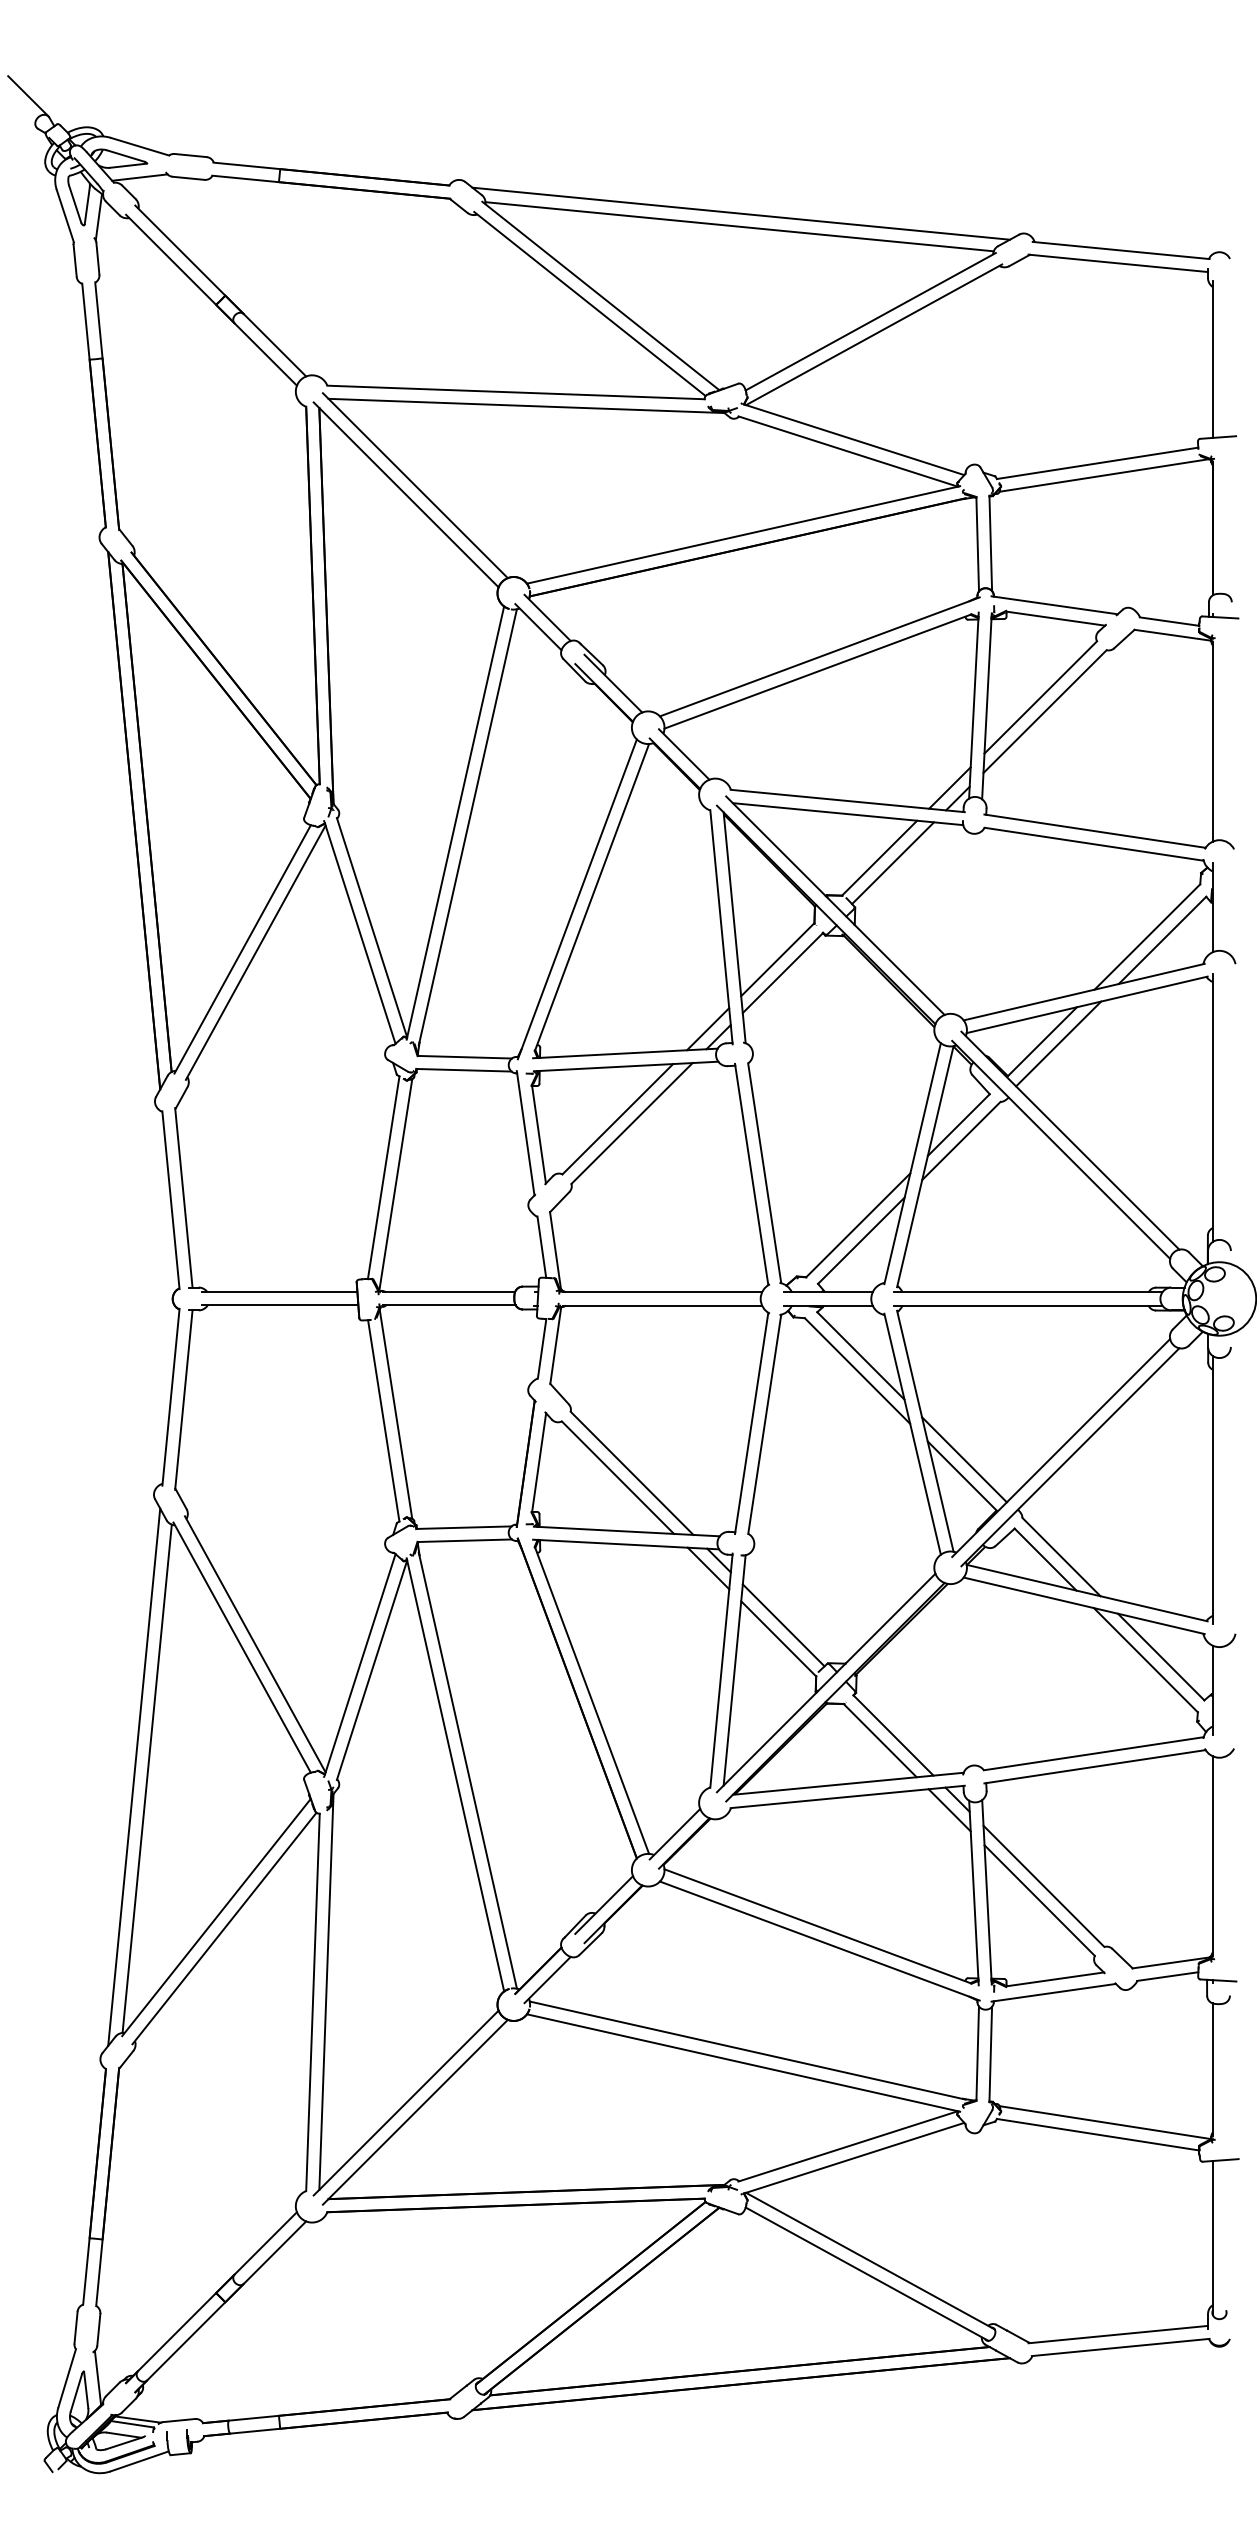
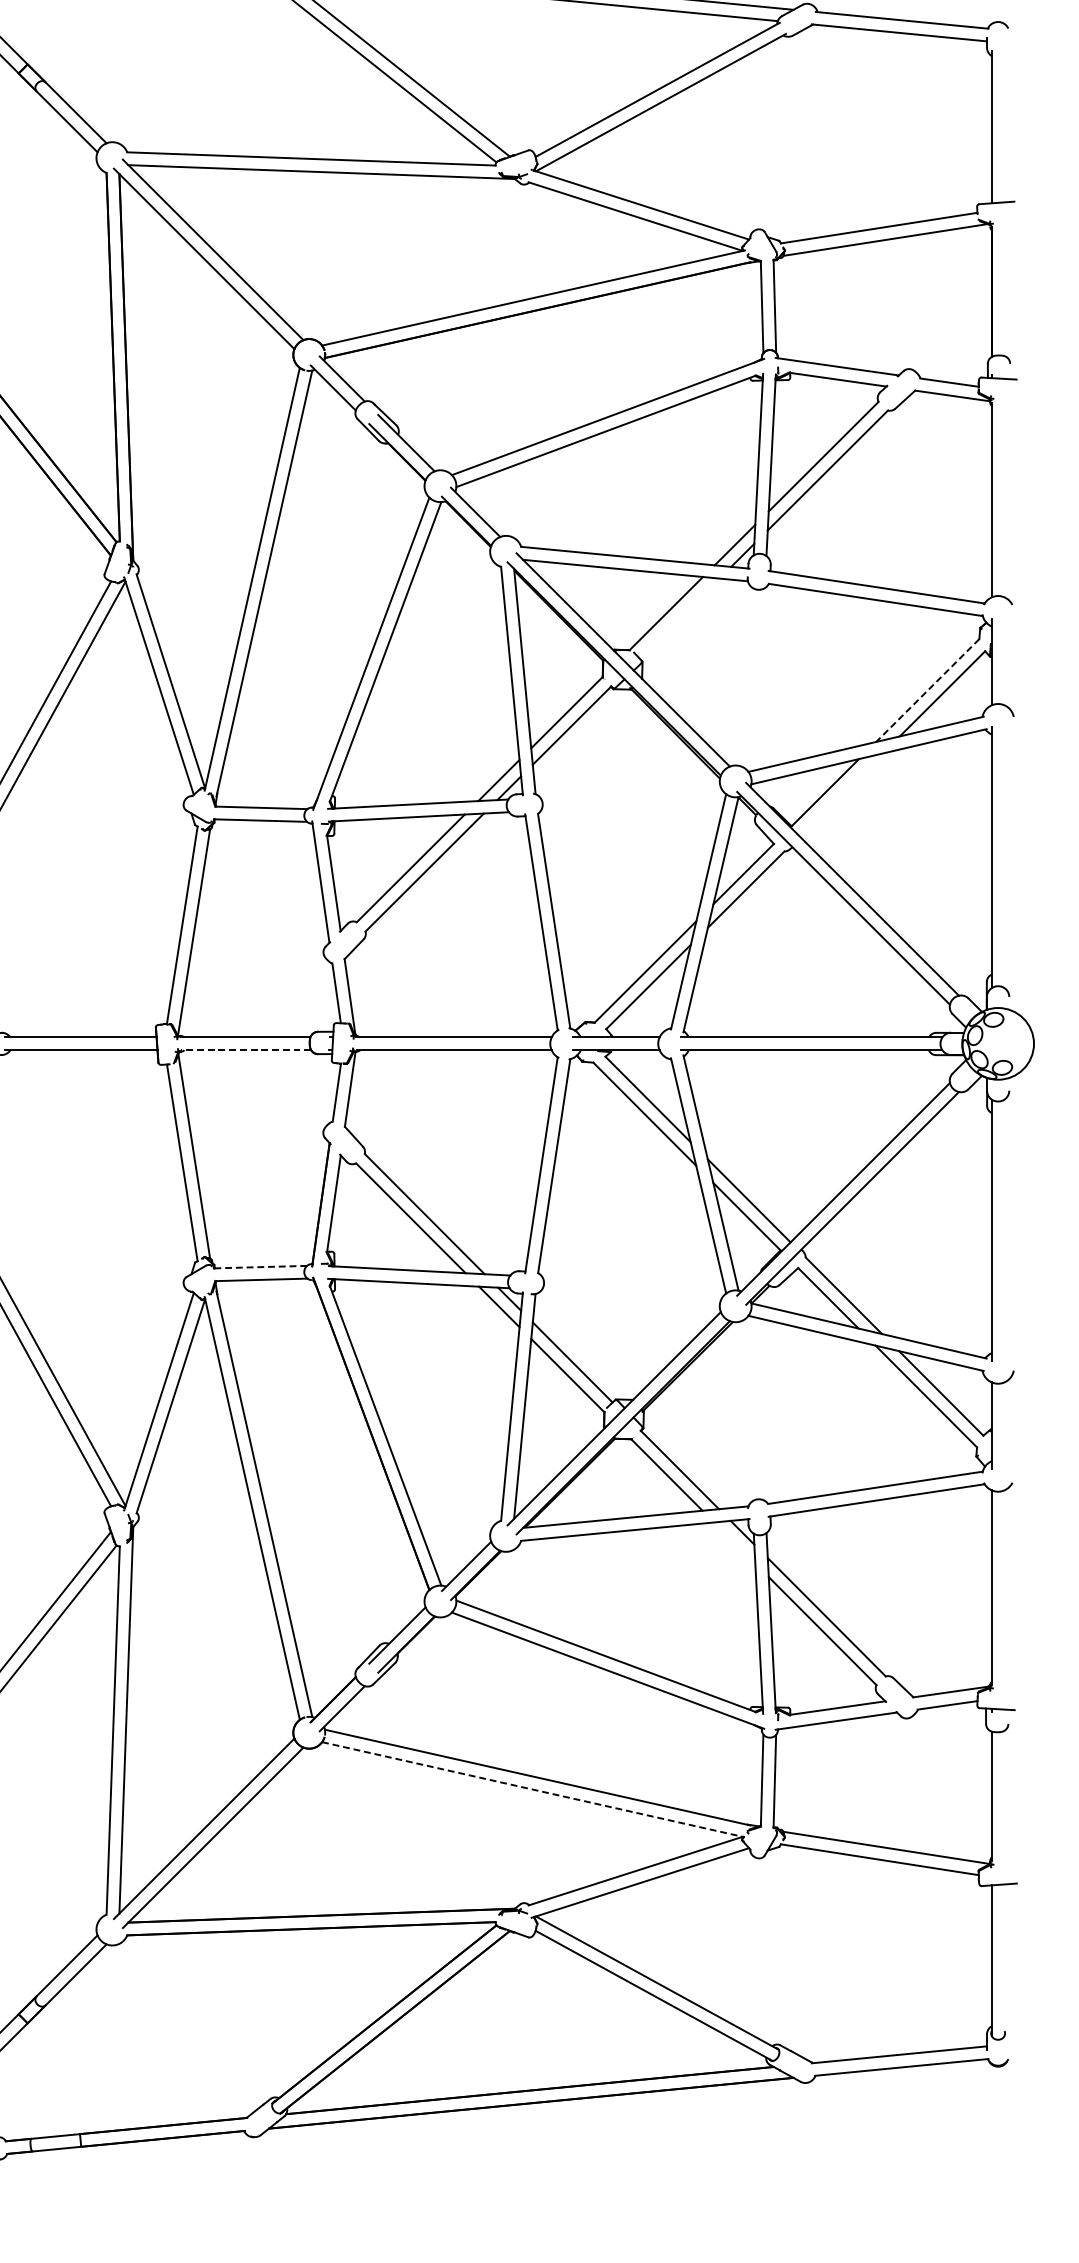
line: (893, 863) -> (679, 618), removed
line: (1147, 937) -> (927, 690), solid -> dashed
line: (1058, 1043) -> (840, 794), removed
line: (449, 1305) -> (246, 1050), solid -> dashed
line: (463, 1527) -> (260, 1266), solid -> dashed
line: (949, 1810) -> (734, 1543), removed
line: (743, 2063) -> (533, 1790), solid -> dashed

